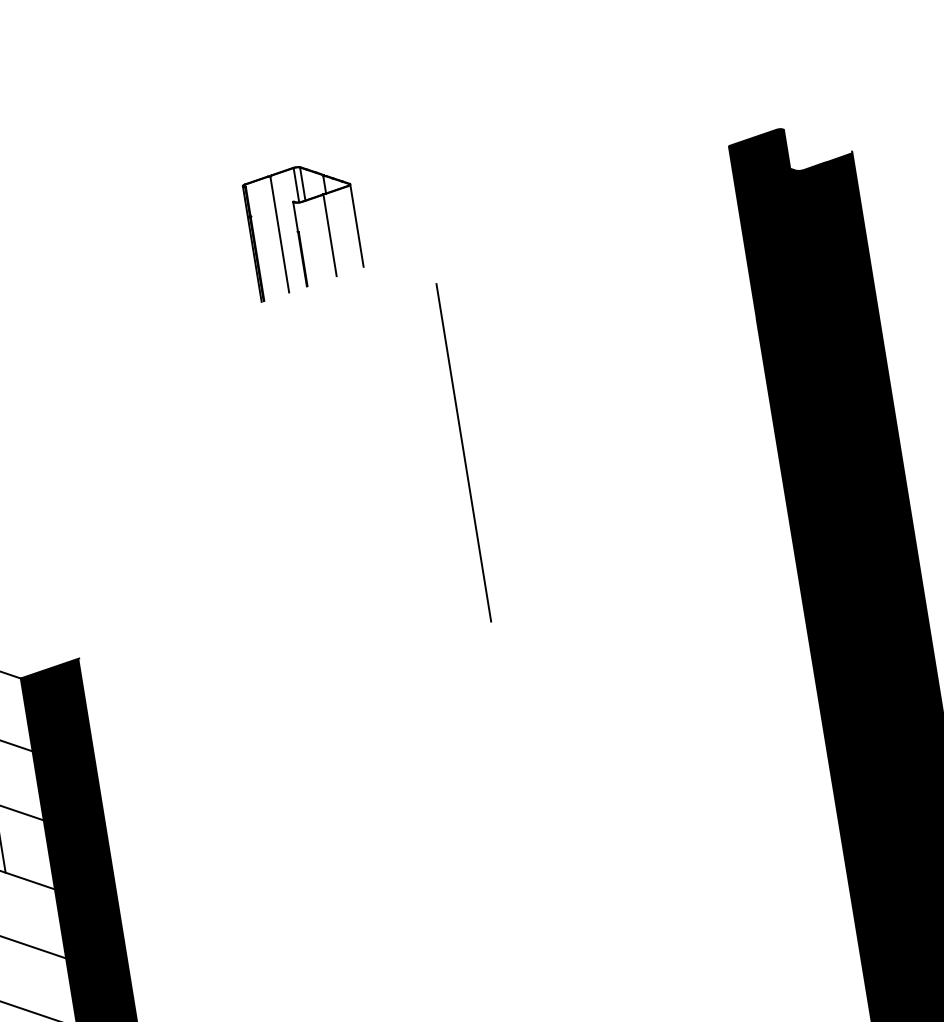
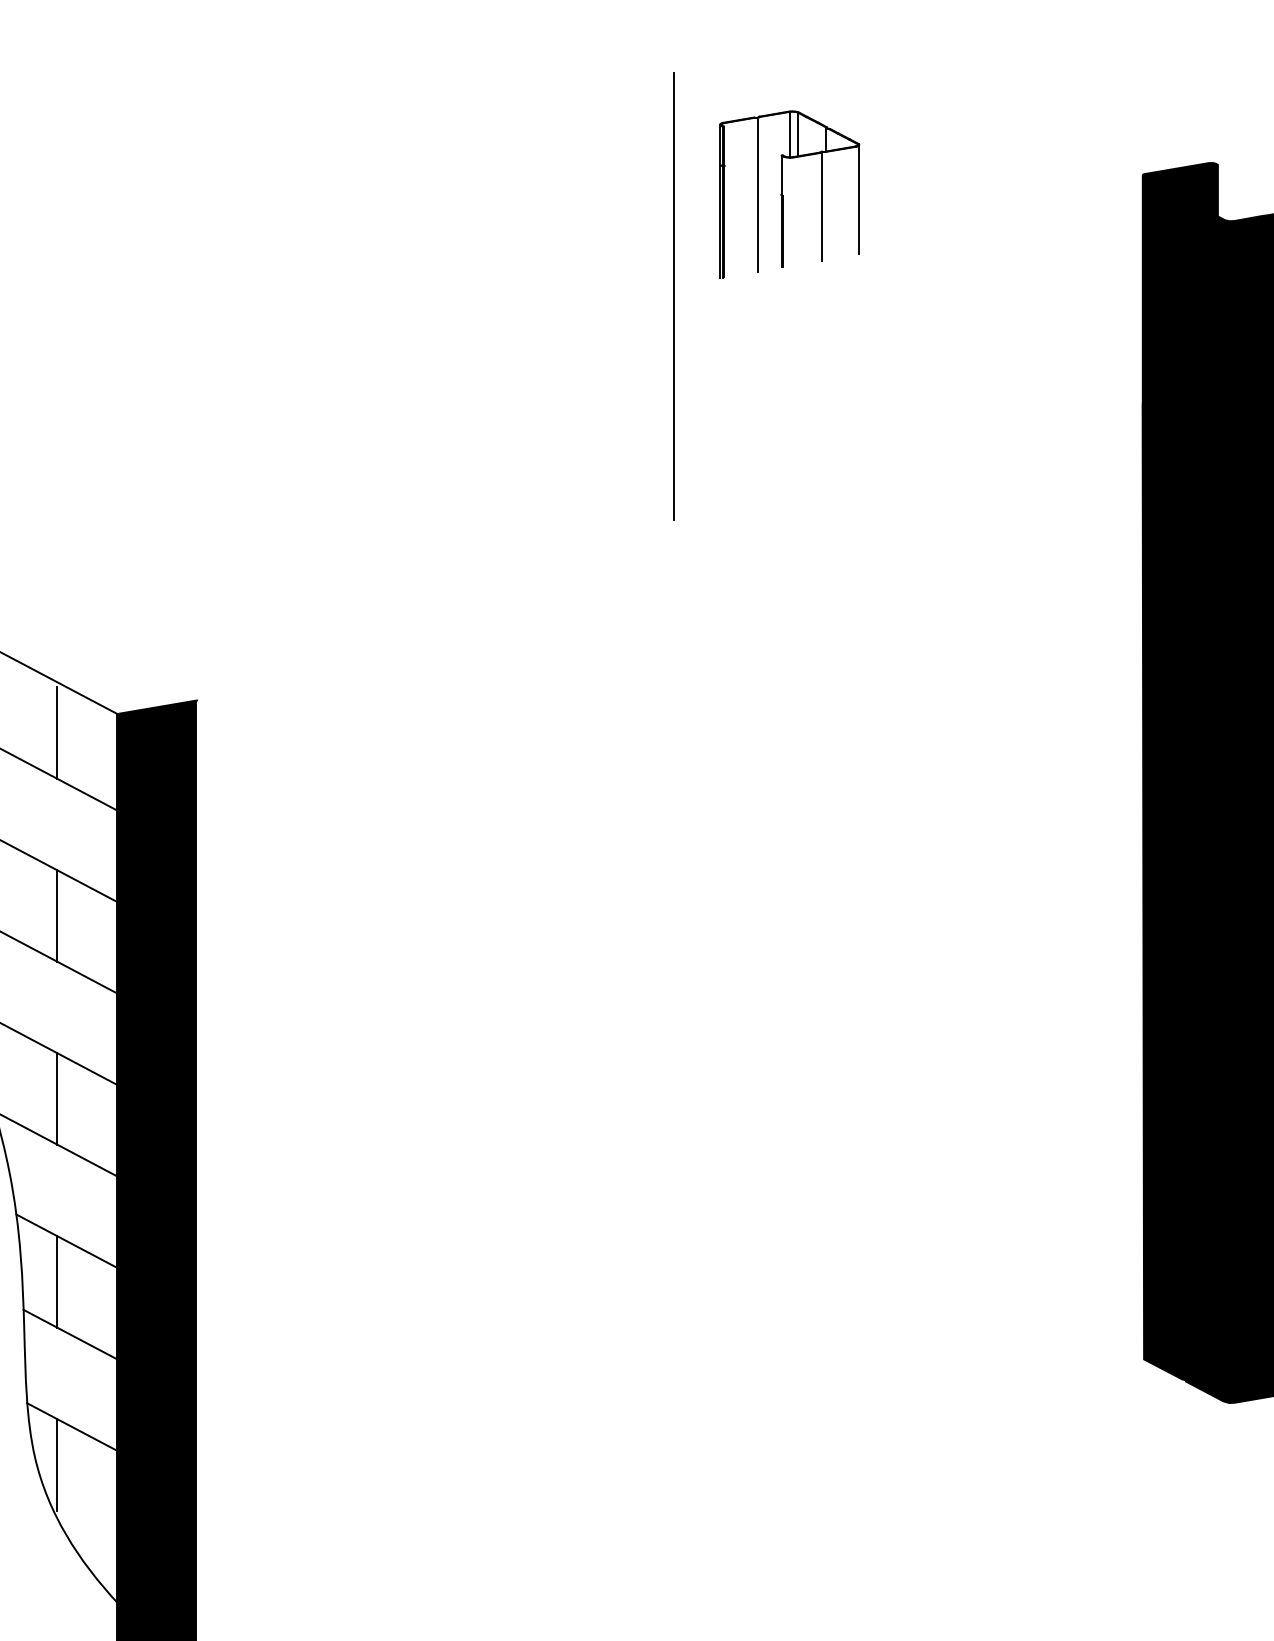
part: (299, 231) -> (783, 195), moved
line: (463, 453) -> (673, 296), moved
line: (22, 975) -> (57, 1098), added

